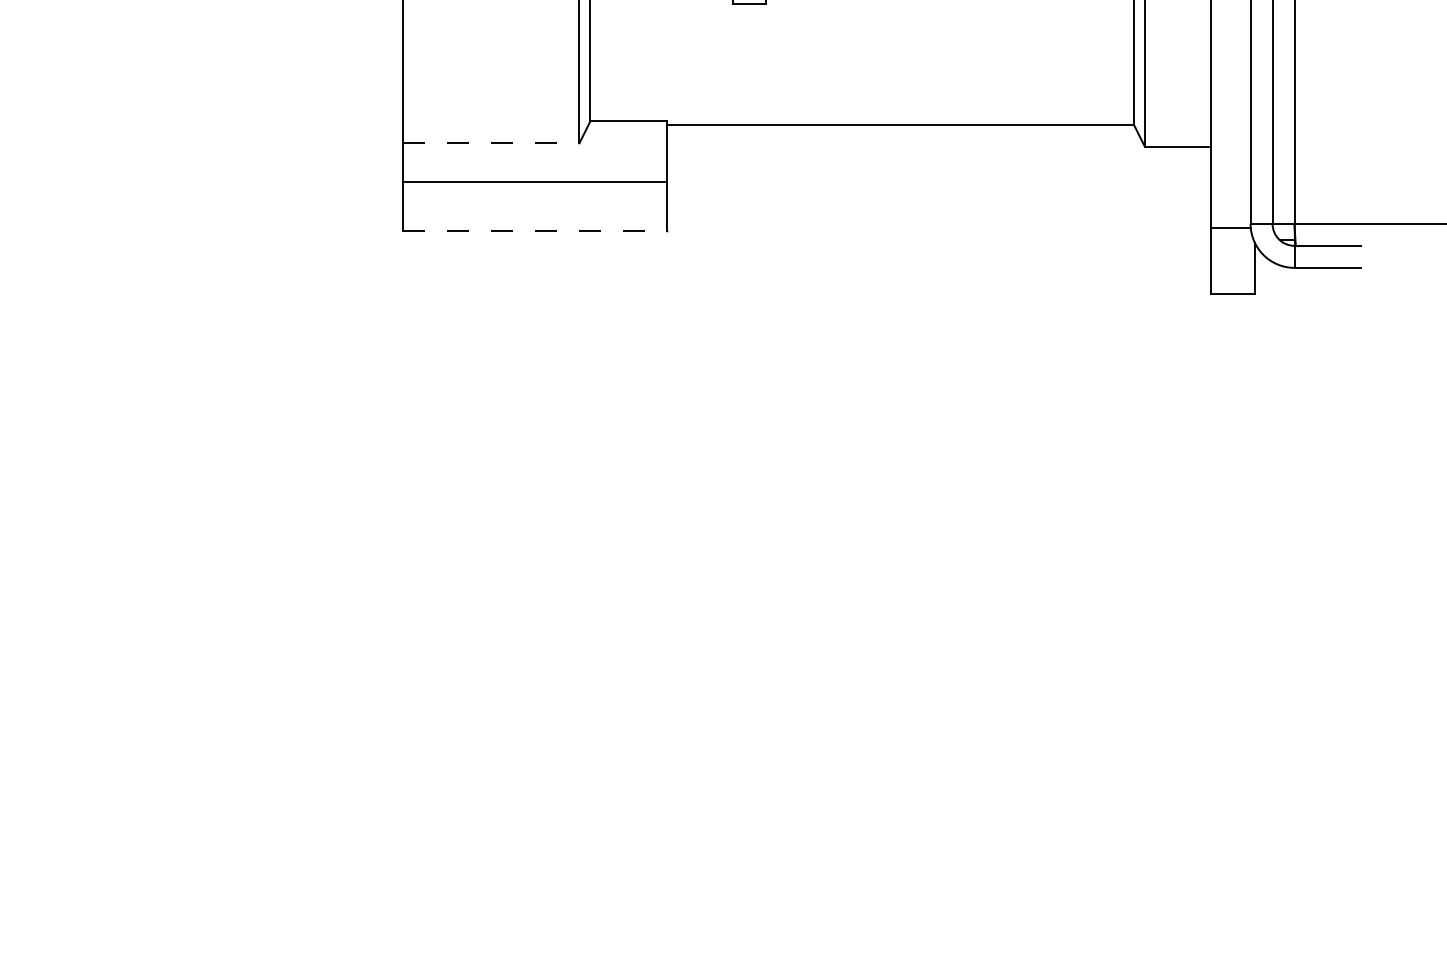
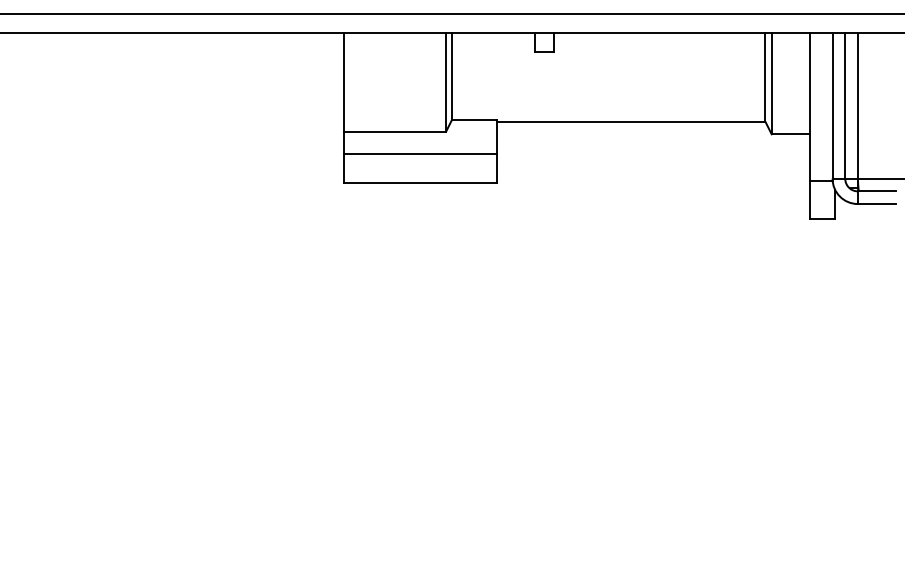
line: (492, 143) -> (395, 132), dashed -> solid
line: (535, 230) -> (420, 182), dashed -> solid

